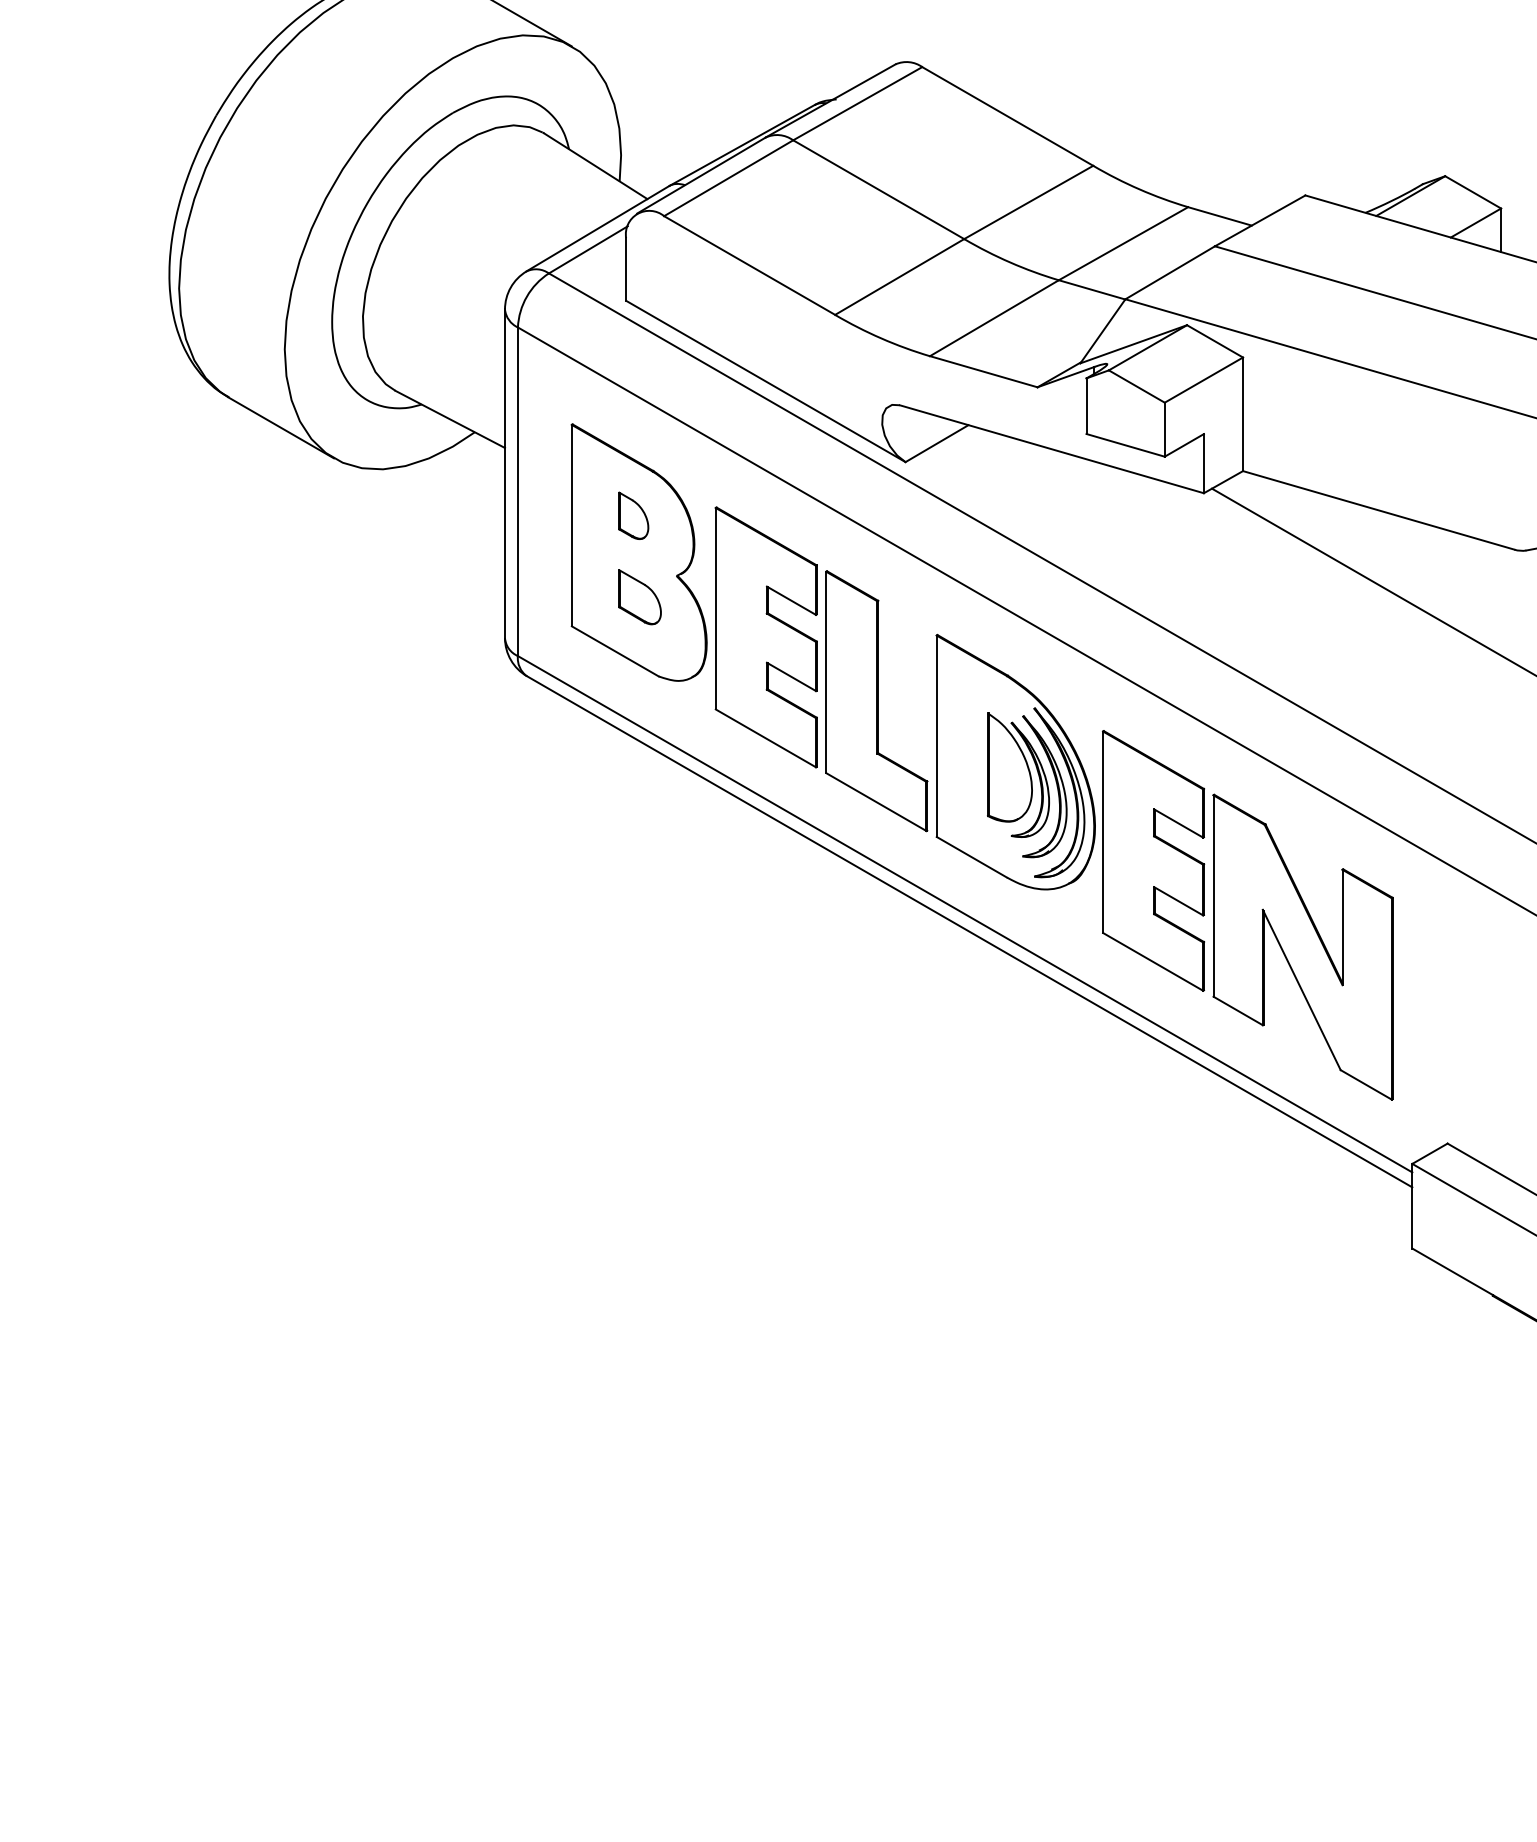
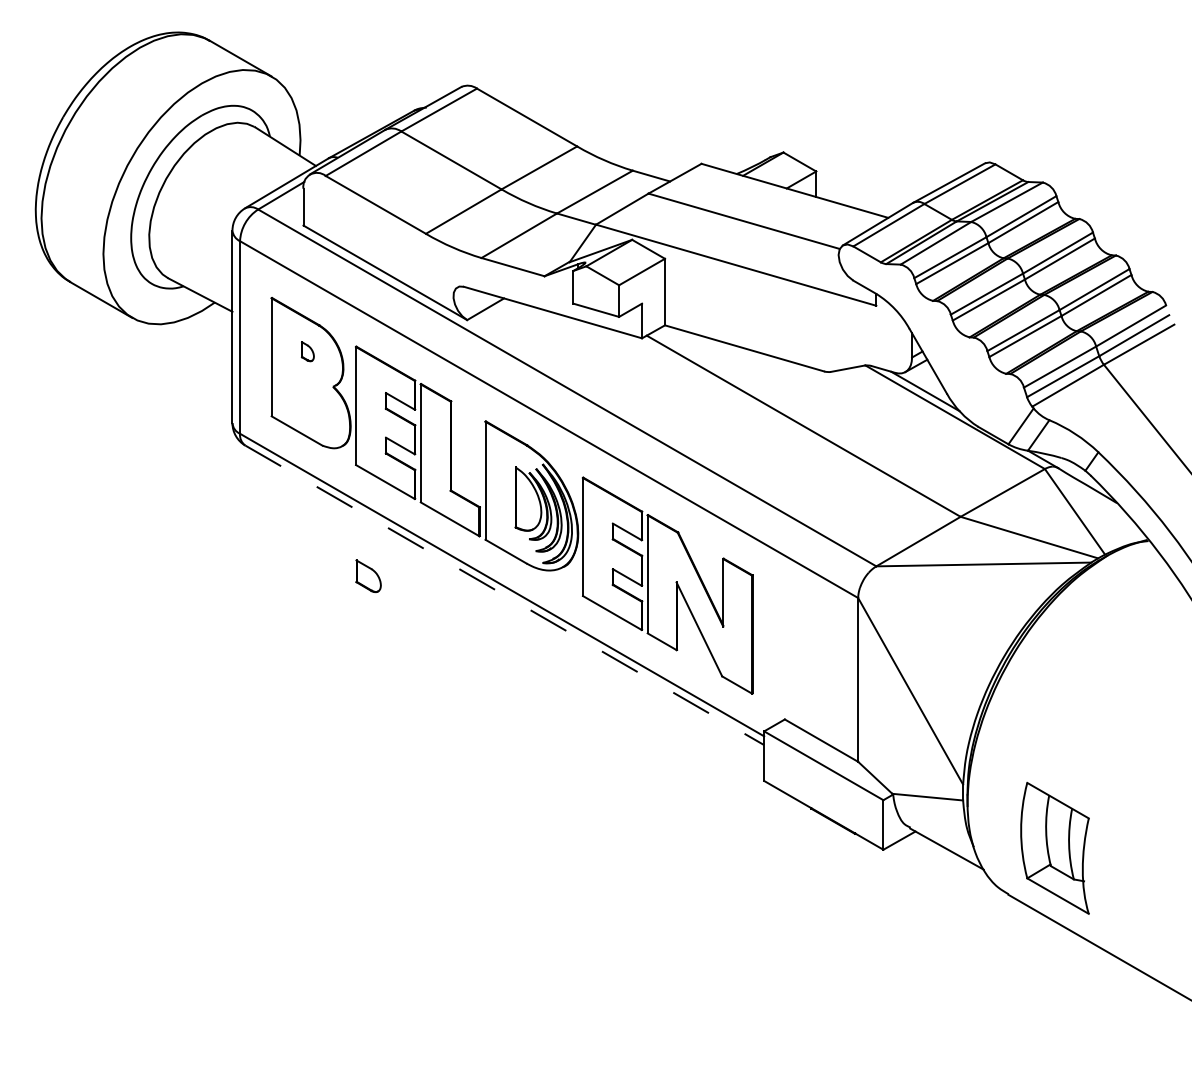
part: (633, 515) -> (307, 351), size x0.7
part: (639, 595) -> (368, 575), moved
line: (969, 932) -> (504, 595), solid -> dashed

